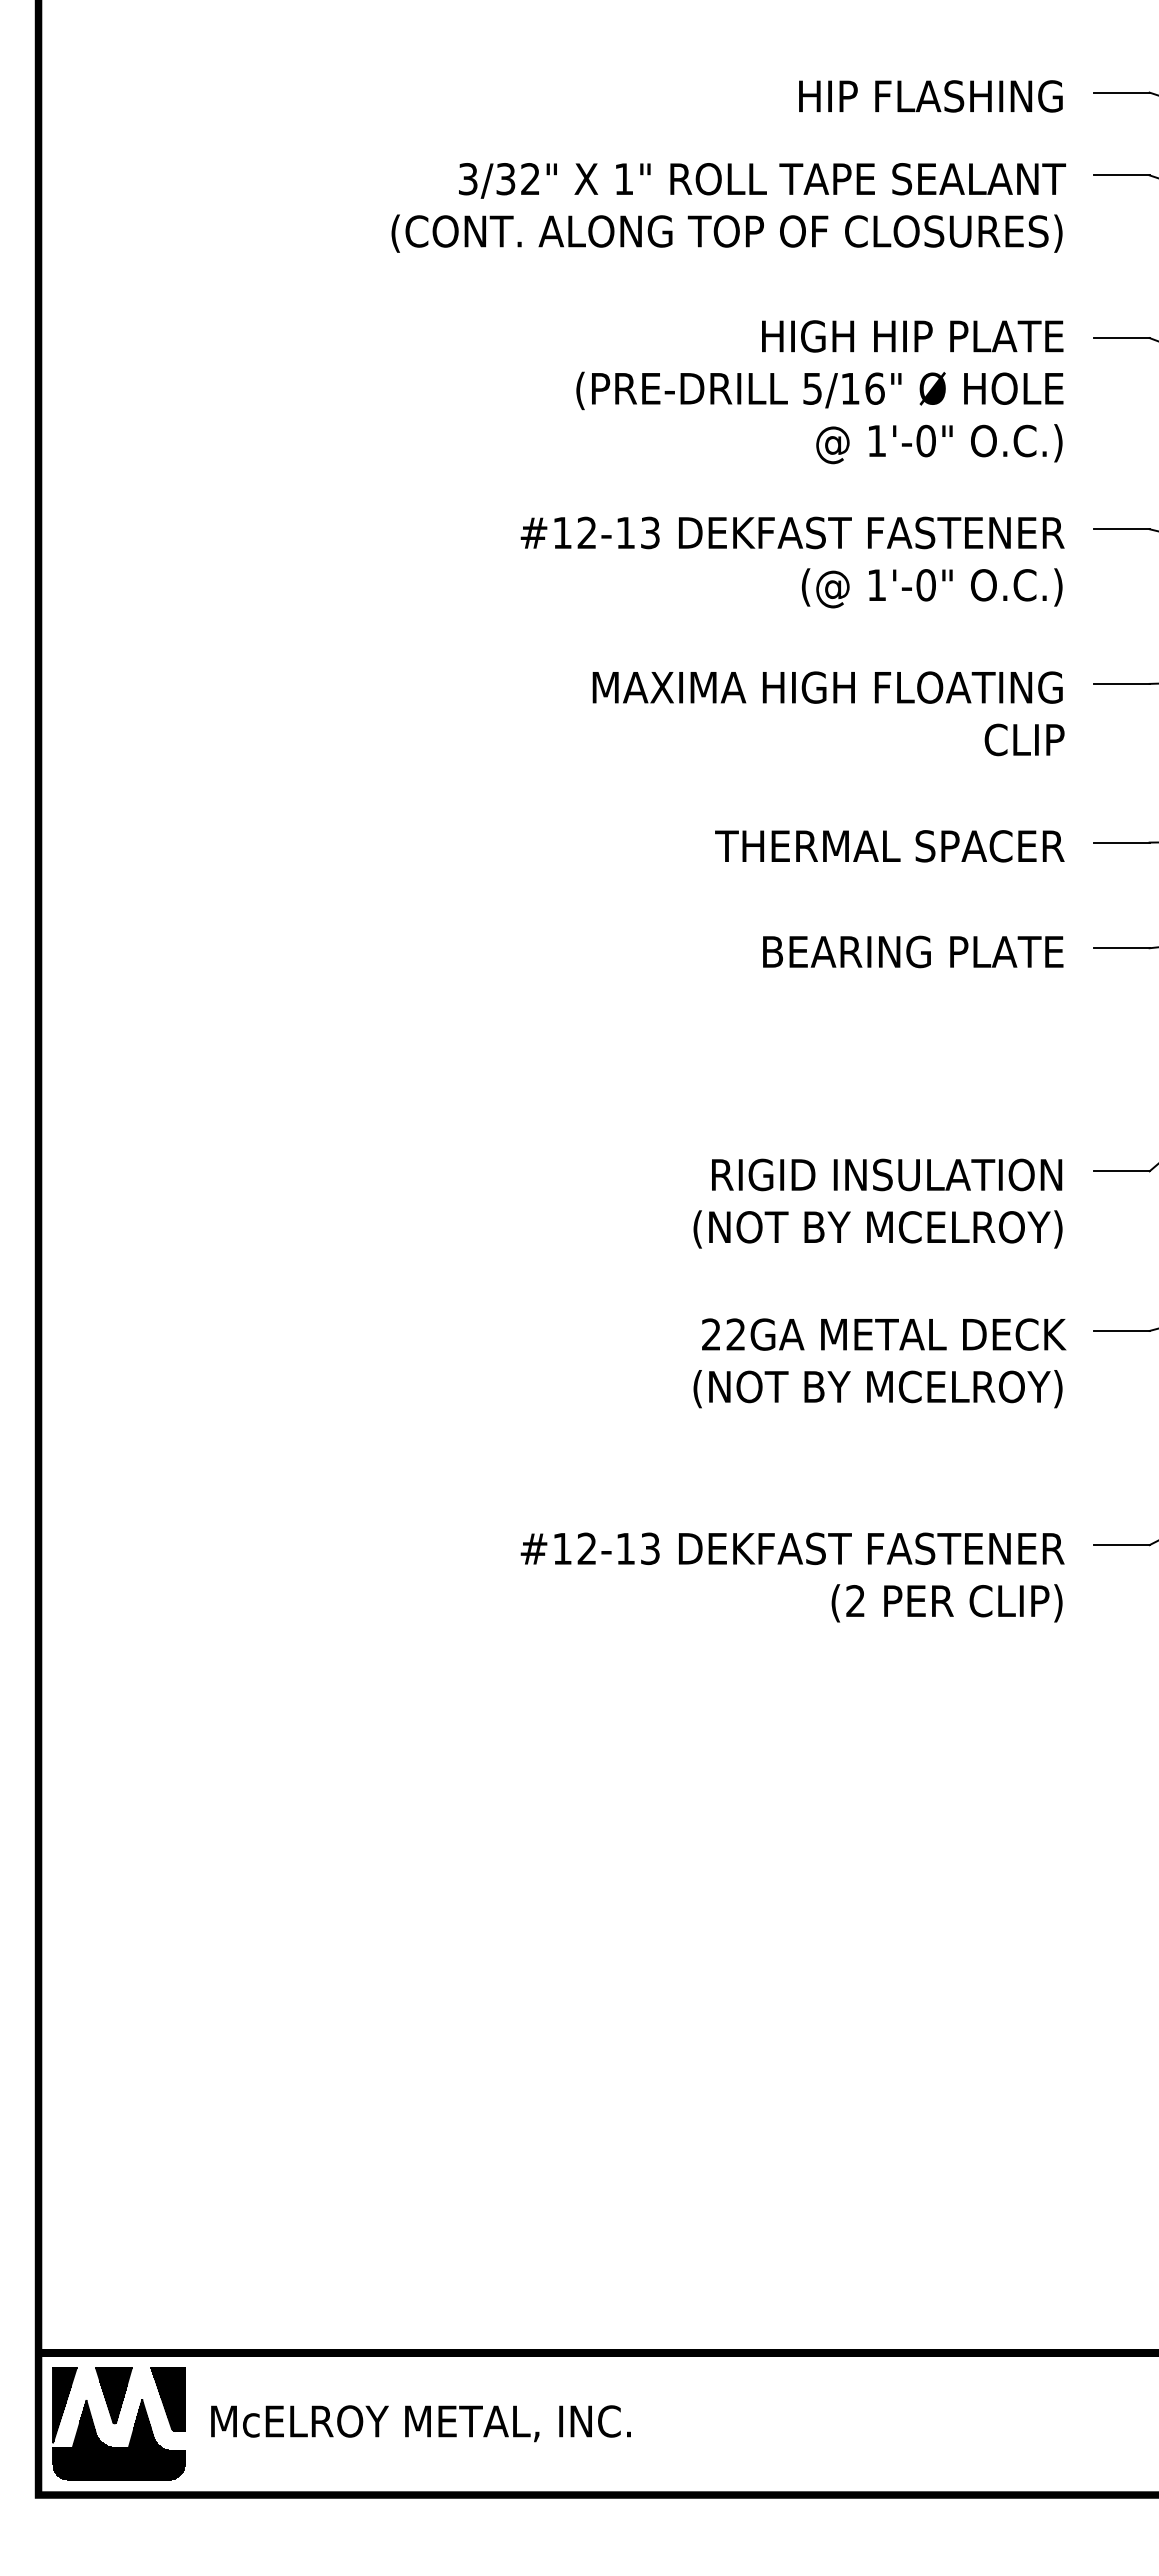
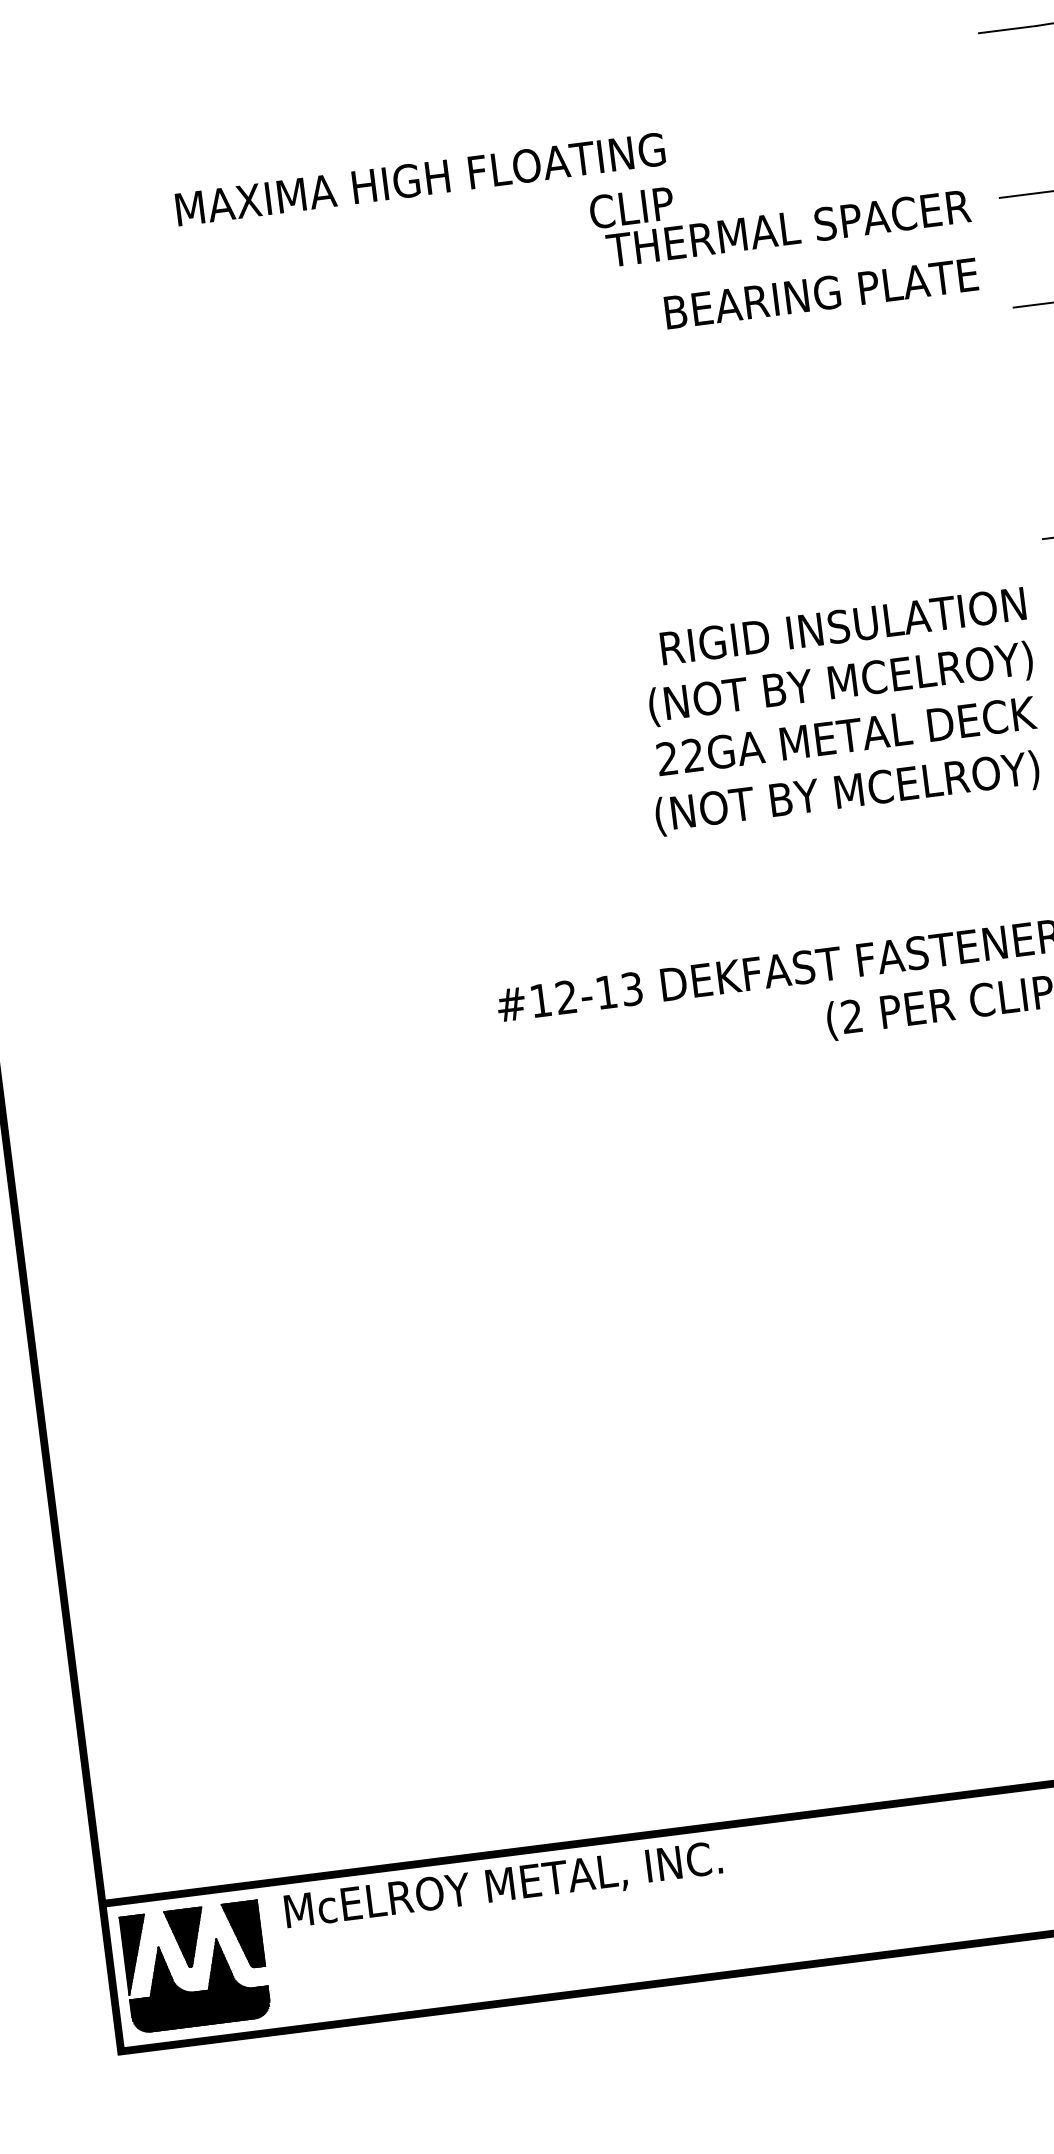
text: (828, 713) -> (424, 206), moved
text: (913, 951) -> (821, 293), moved
text: (877, 1203) -> (837, 657), moved
text: (420, 2423) -> (503, 1886), moved

